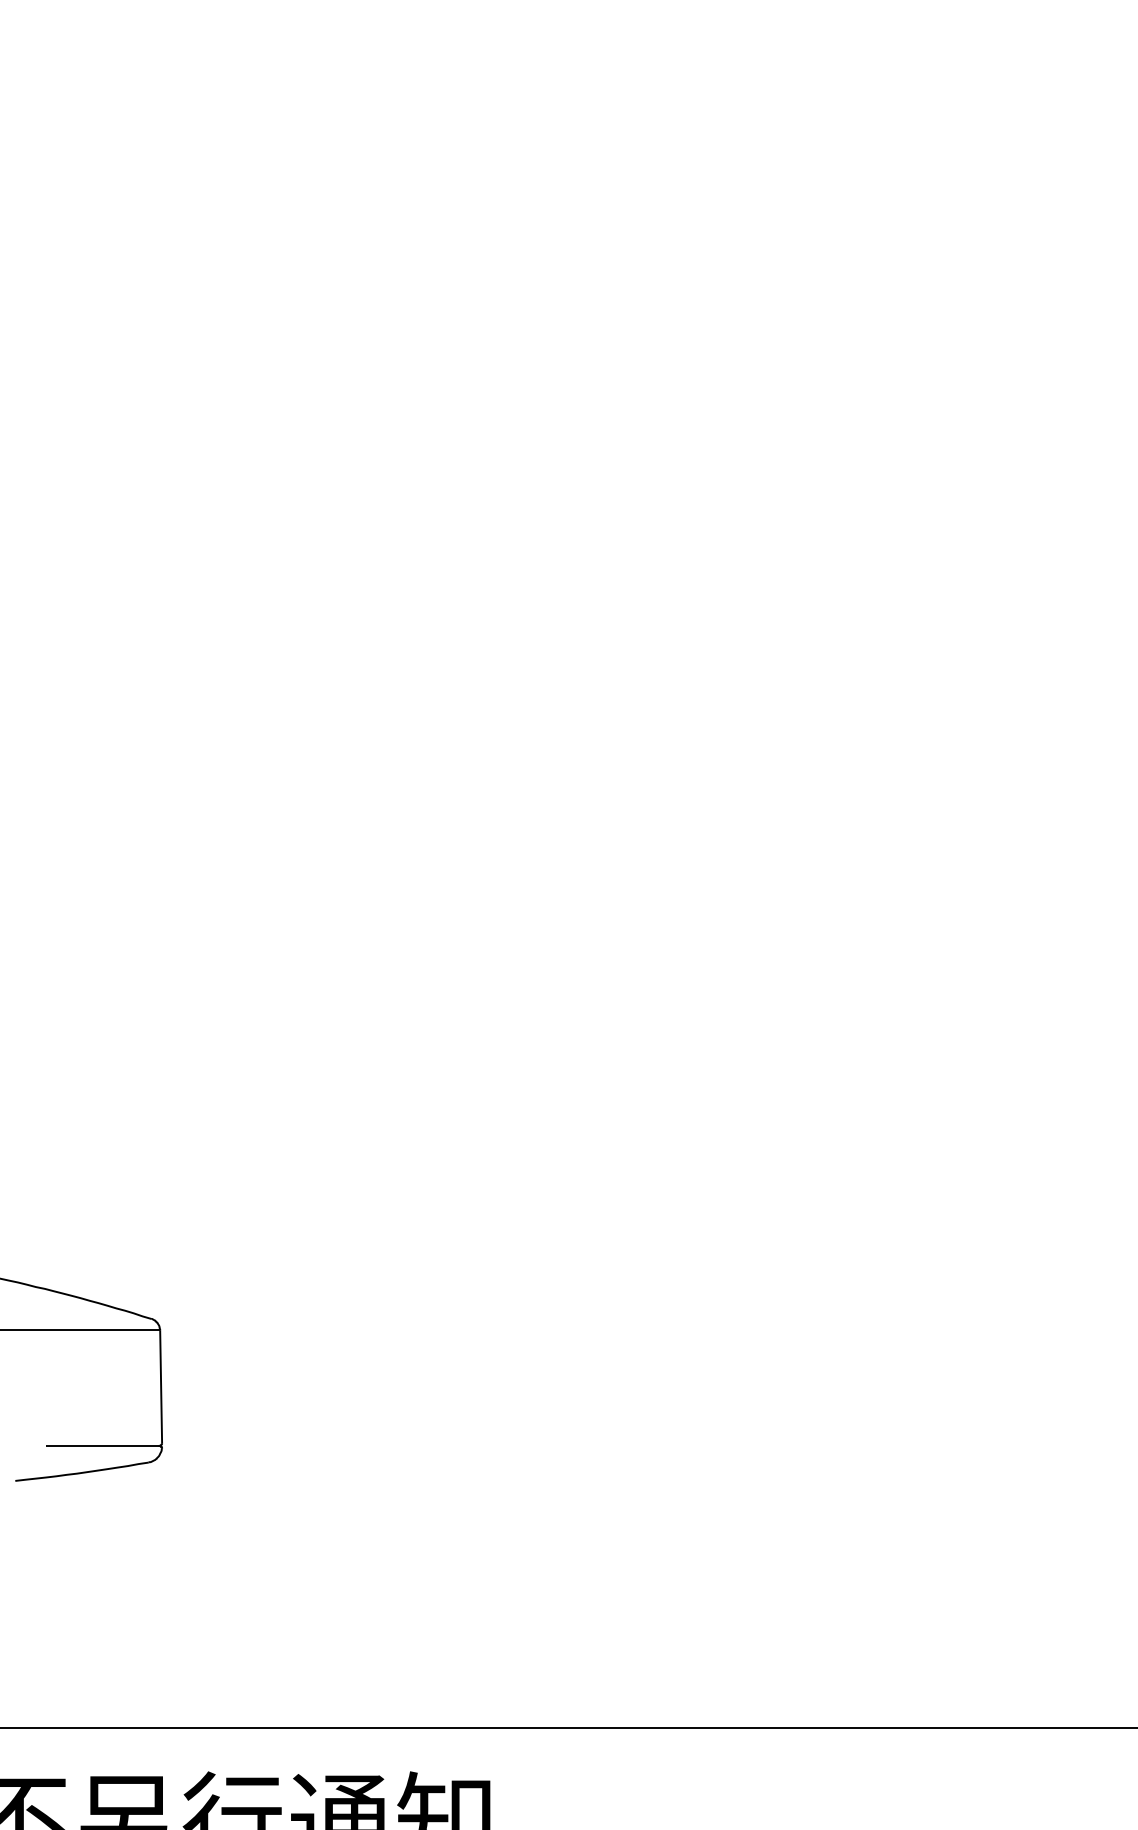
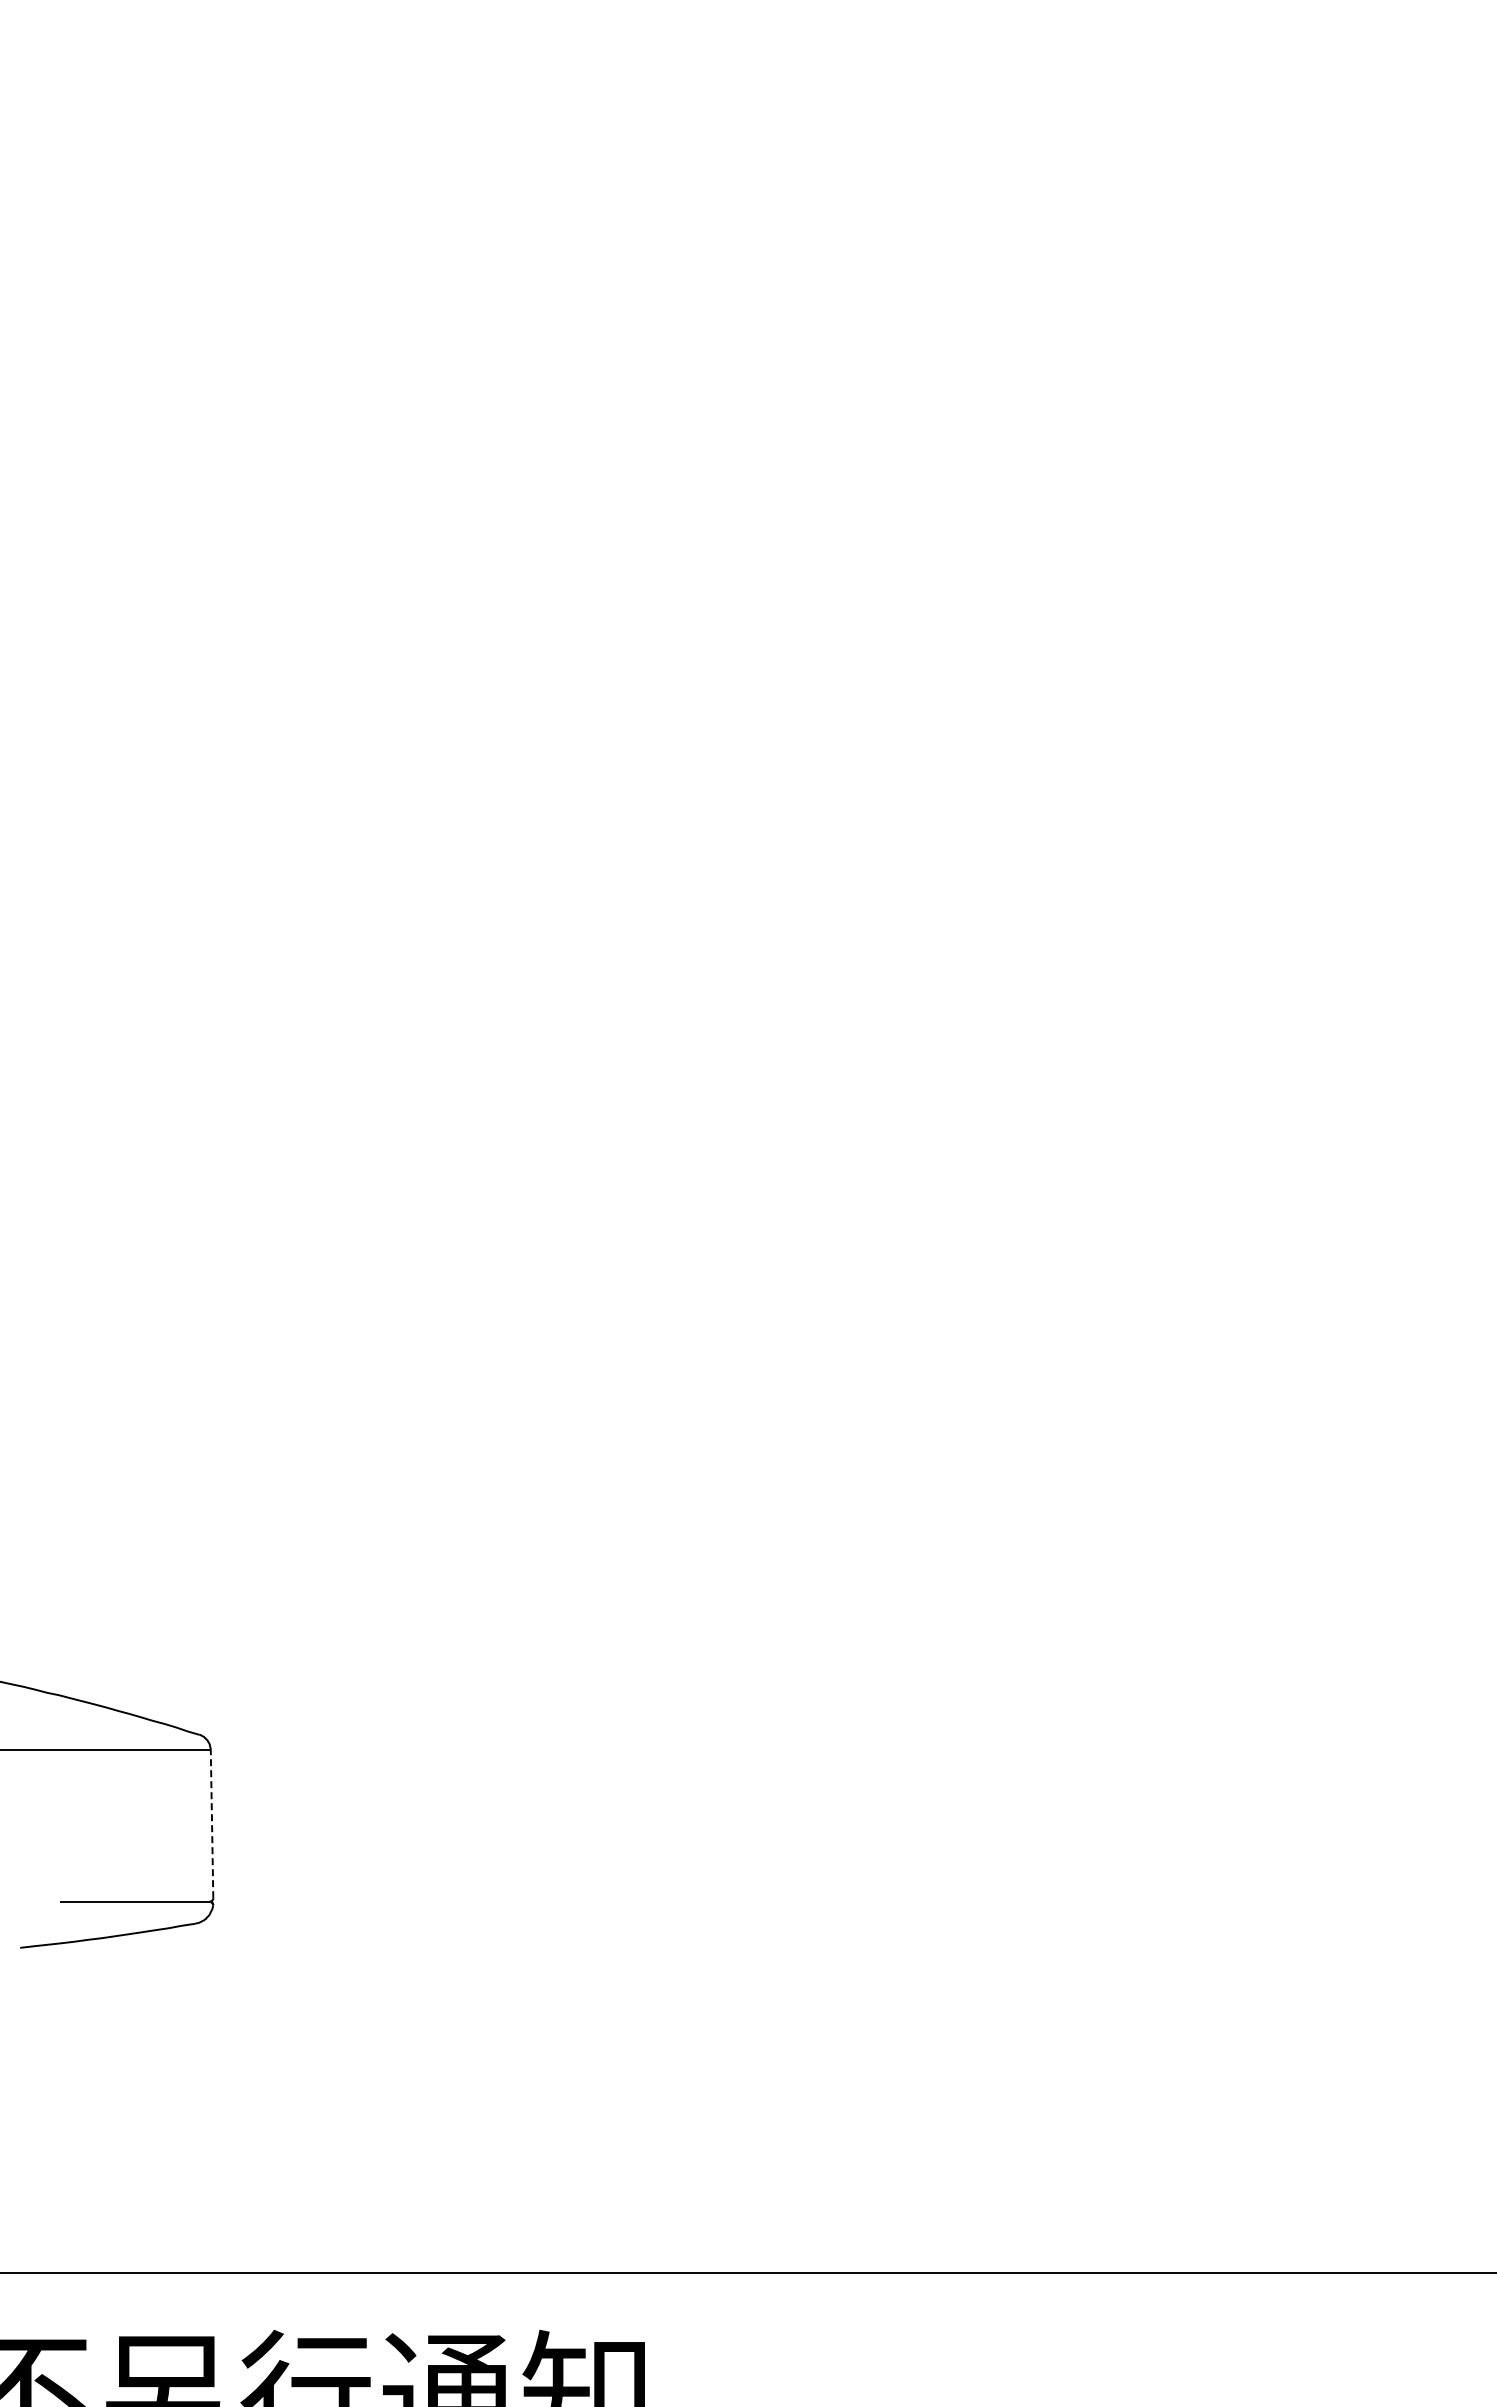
line: (161, 1386) -> (212, 1823), solid -> dashed

